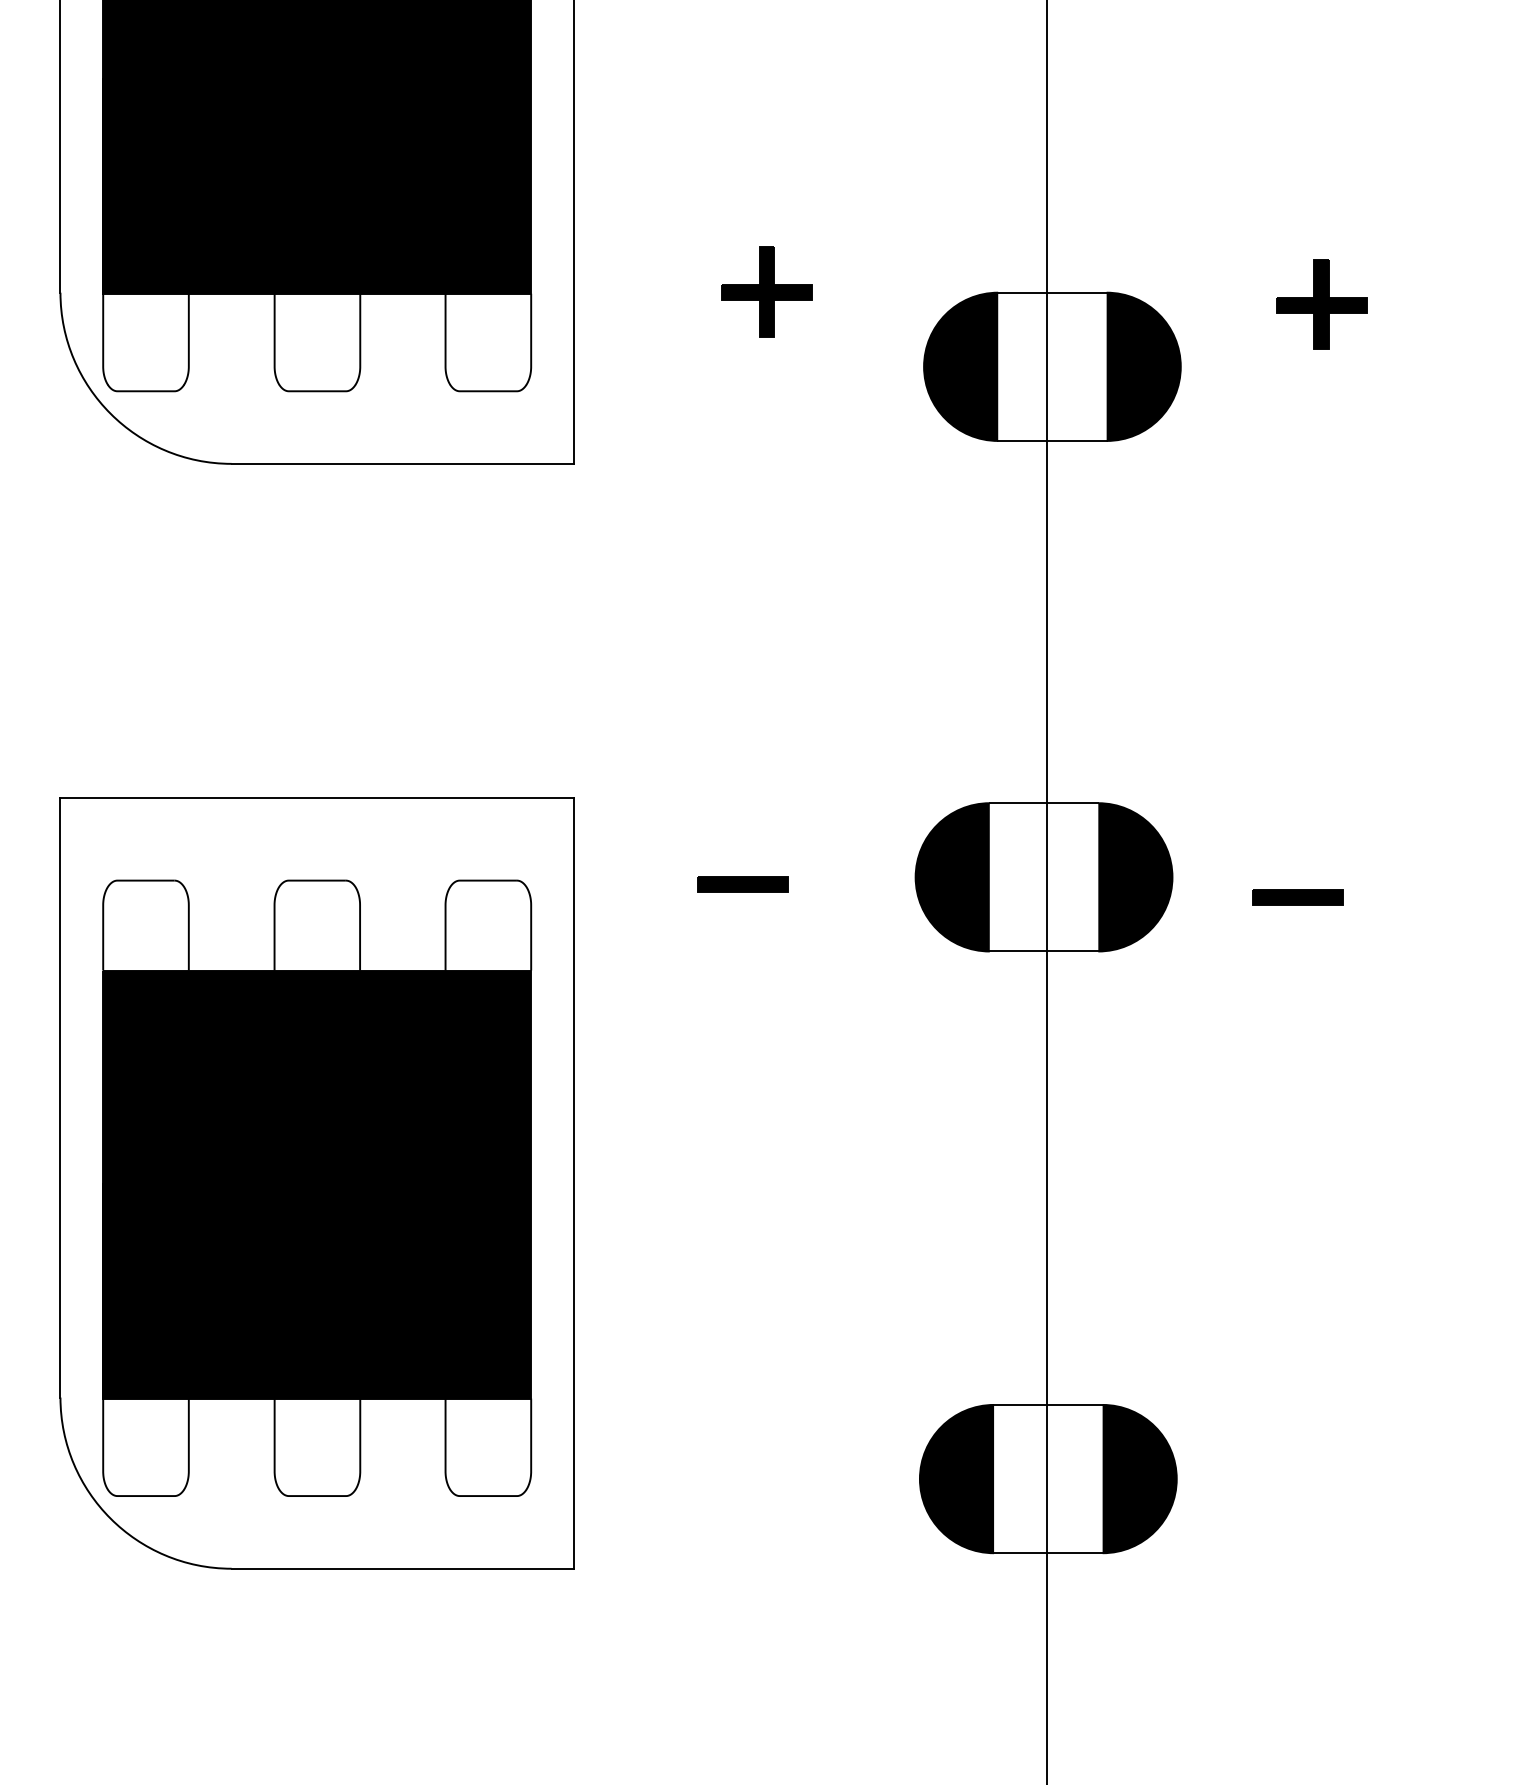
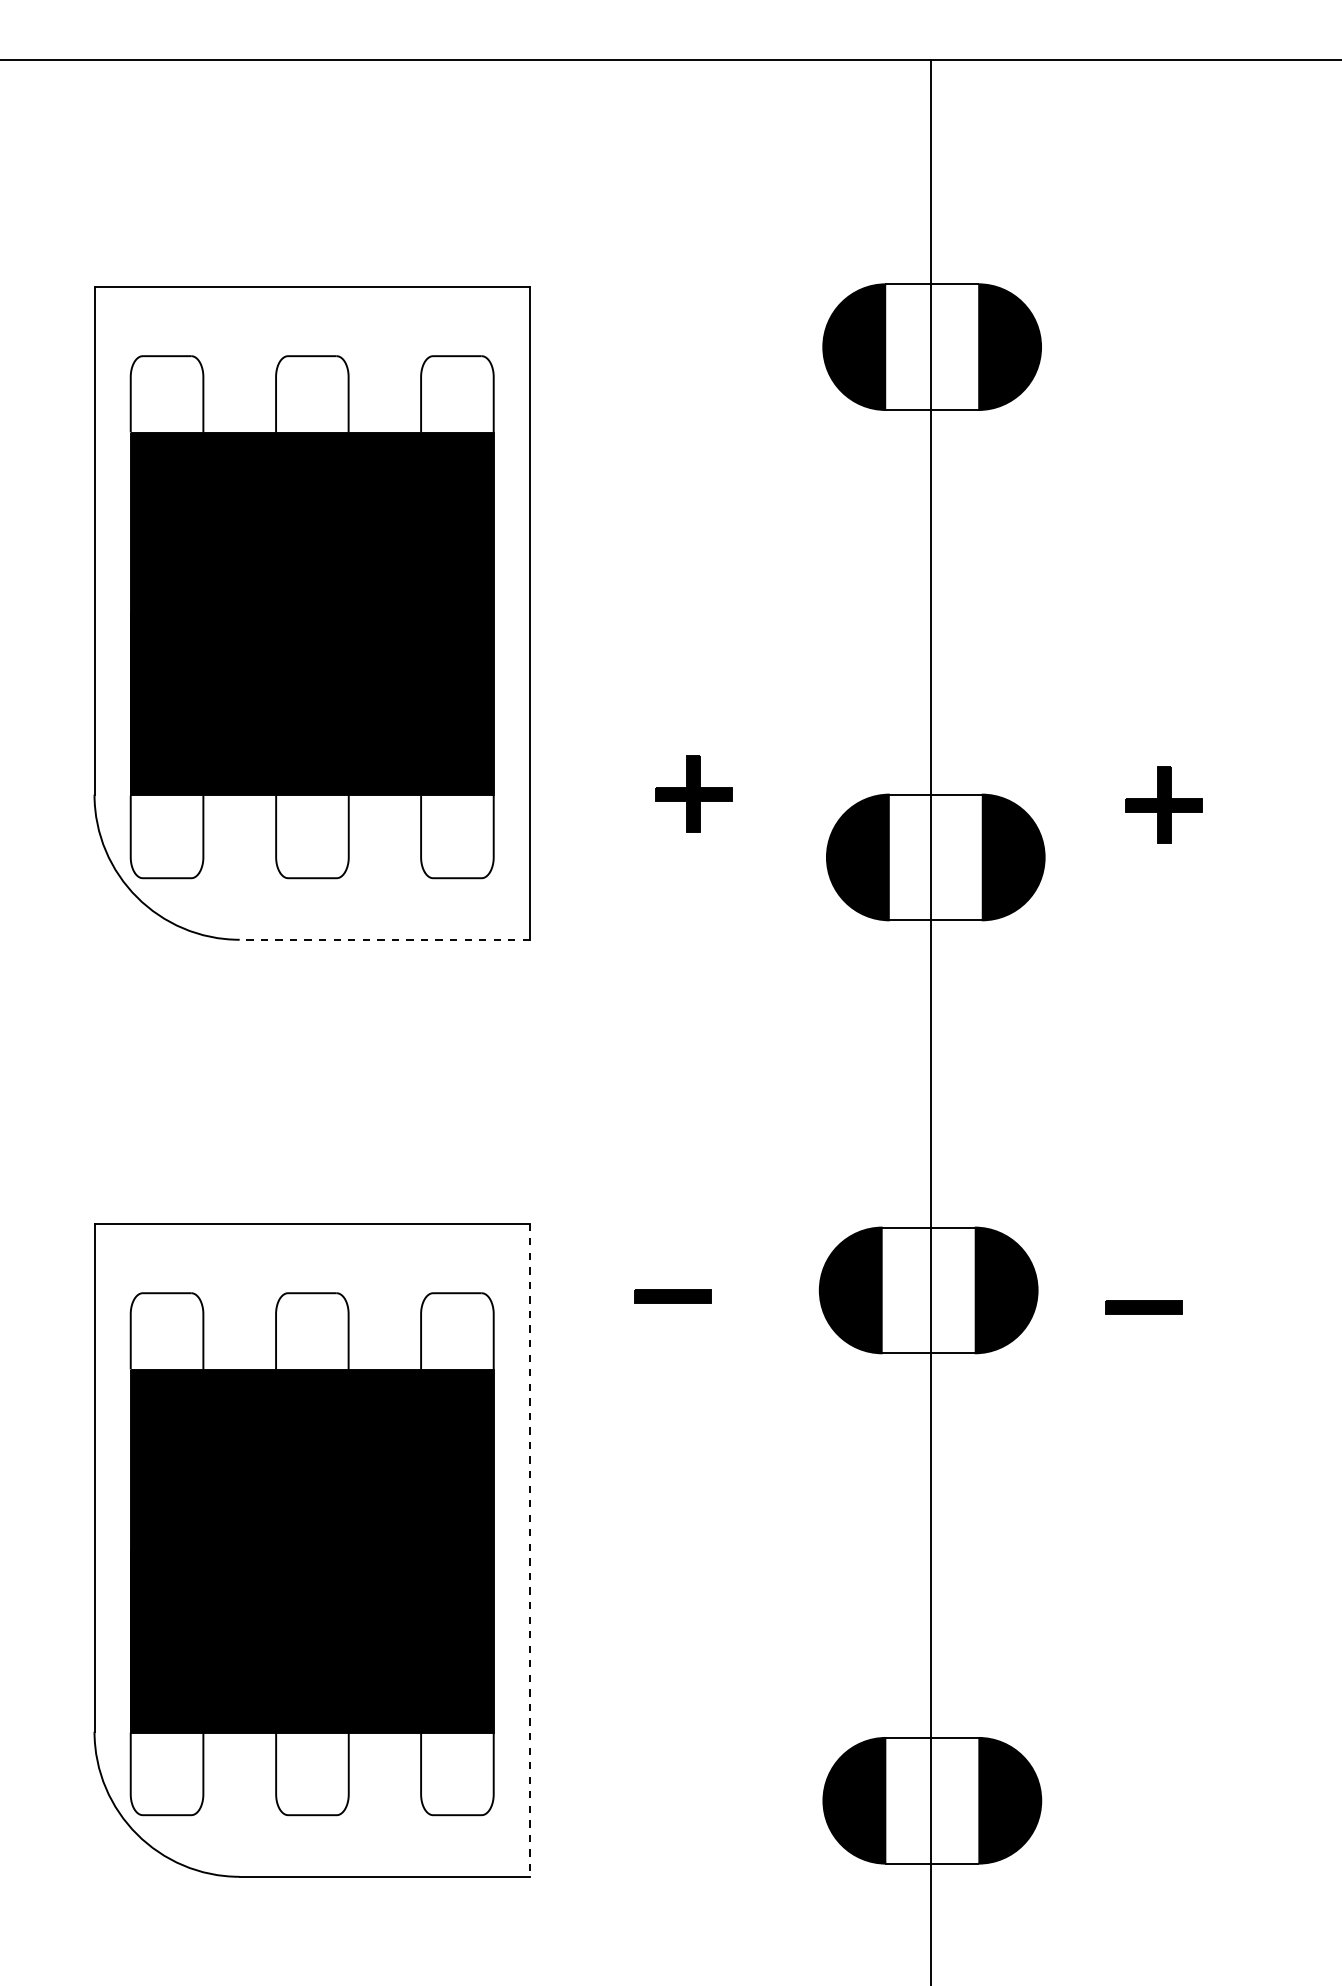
line: (402, 463) -> (384, 939), solid -> dashed
line: (574, 1183) -> (530, 1550), solid -> dashed

